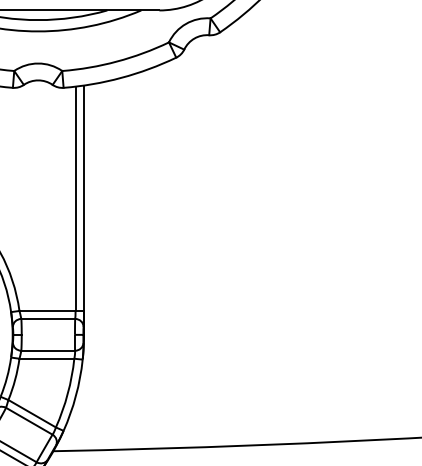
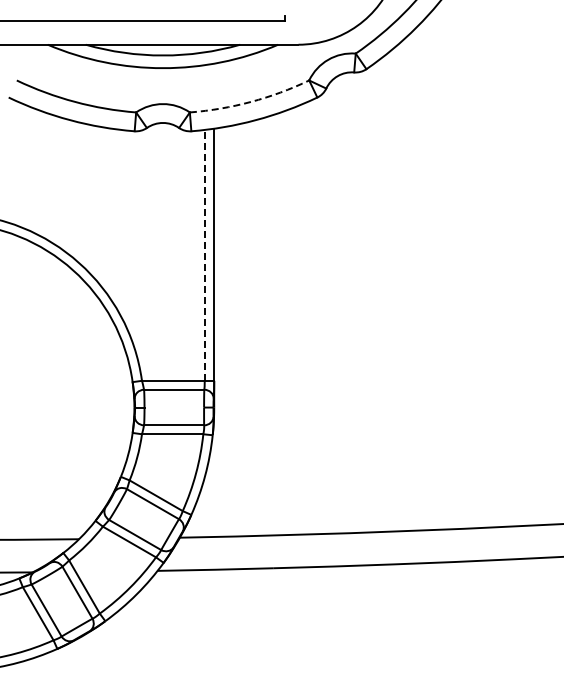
arc: (117, 61) -> (251, 101), solid -> dashed
line: (75, 198) -> (204, 254), solid -> dashed

